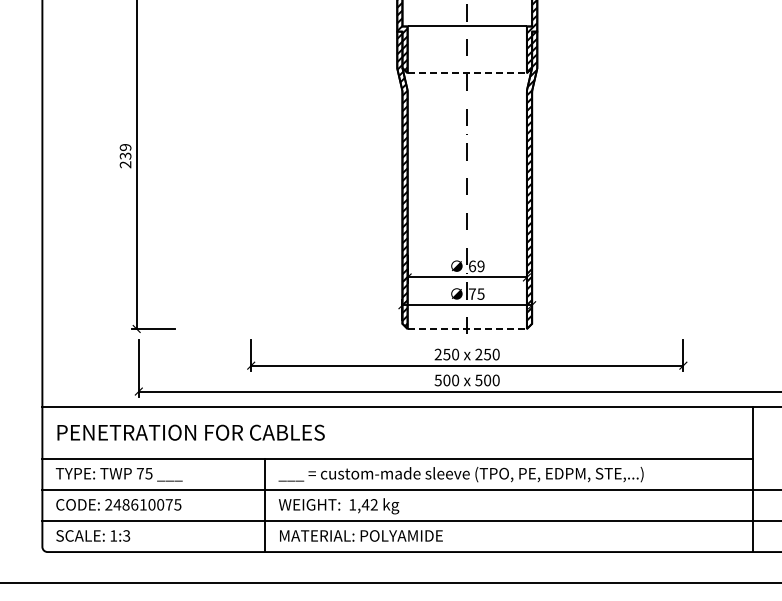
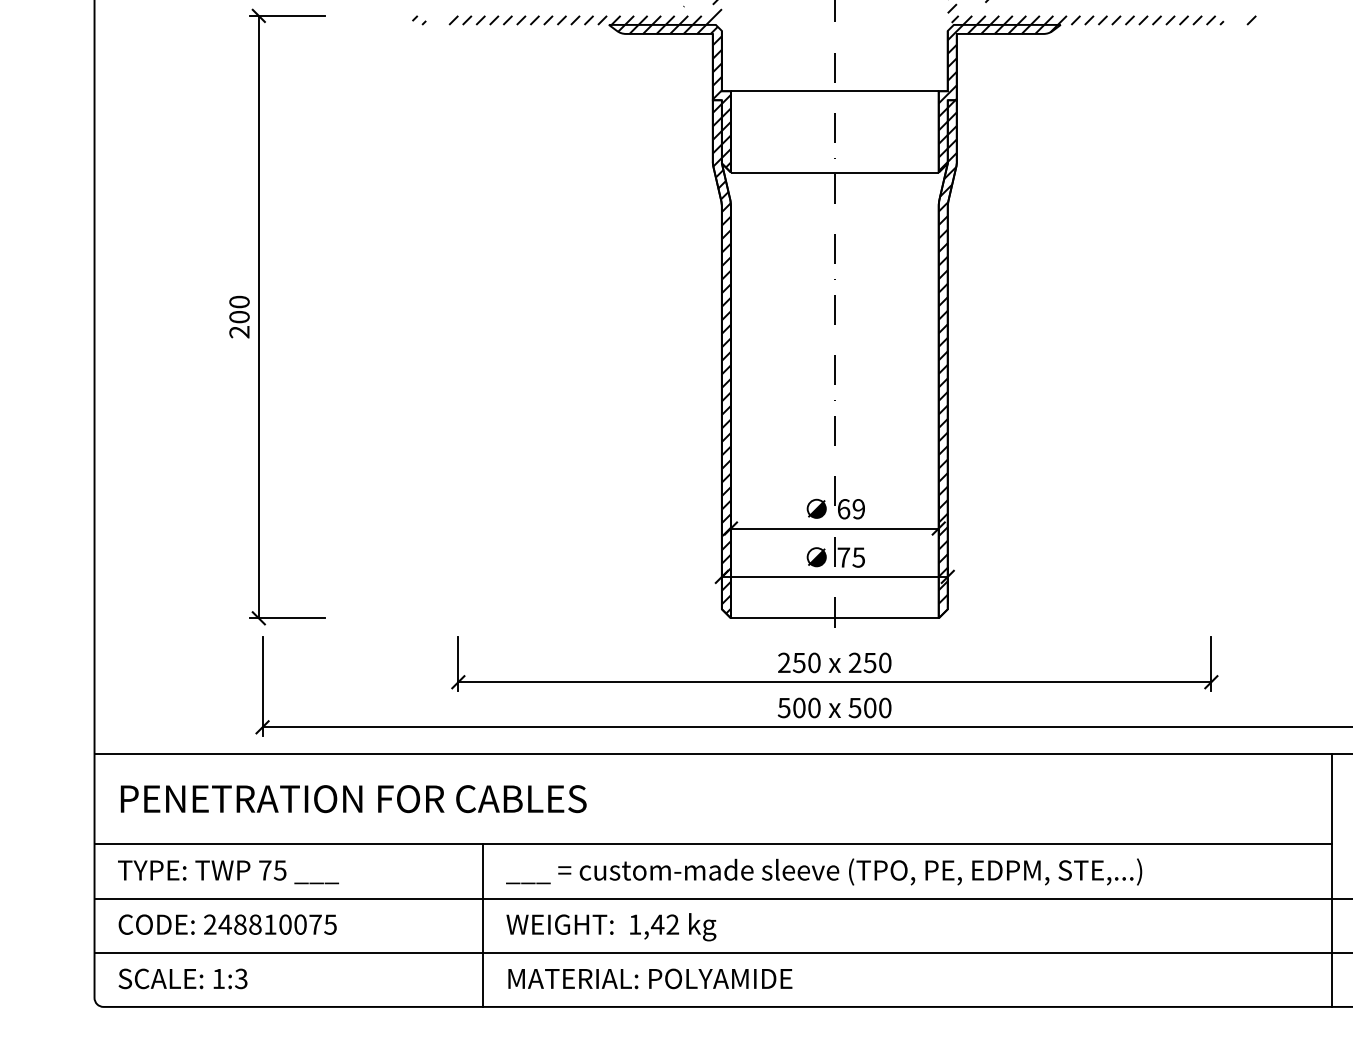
line: (467, 73) -> (835, 173), dashed -> solid
text: (125, 151) -> (239, 309), 239 -> 200
line: (467, 328) -> (835, 617), dashed -> solid
text: (134, 504) -> (255, 924), 248610075 -> 248810075

